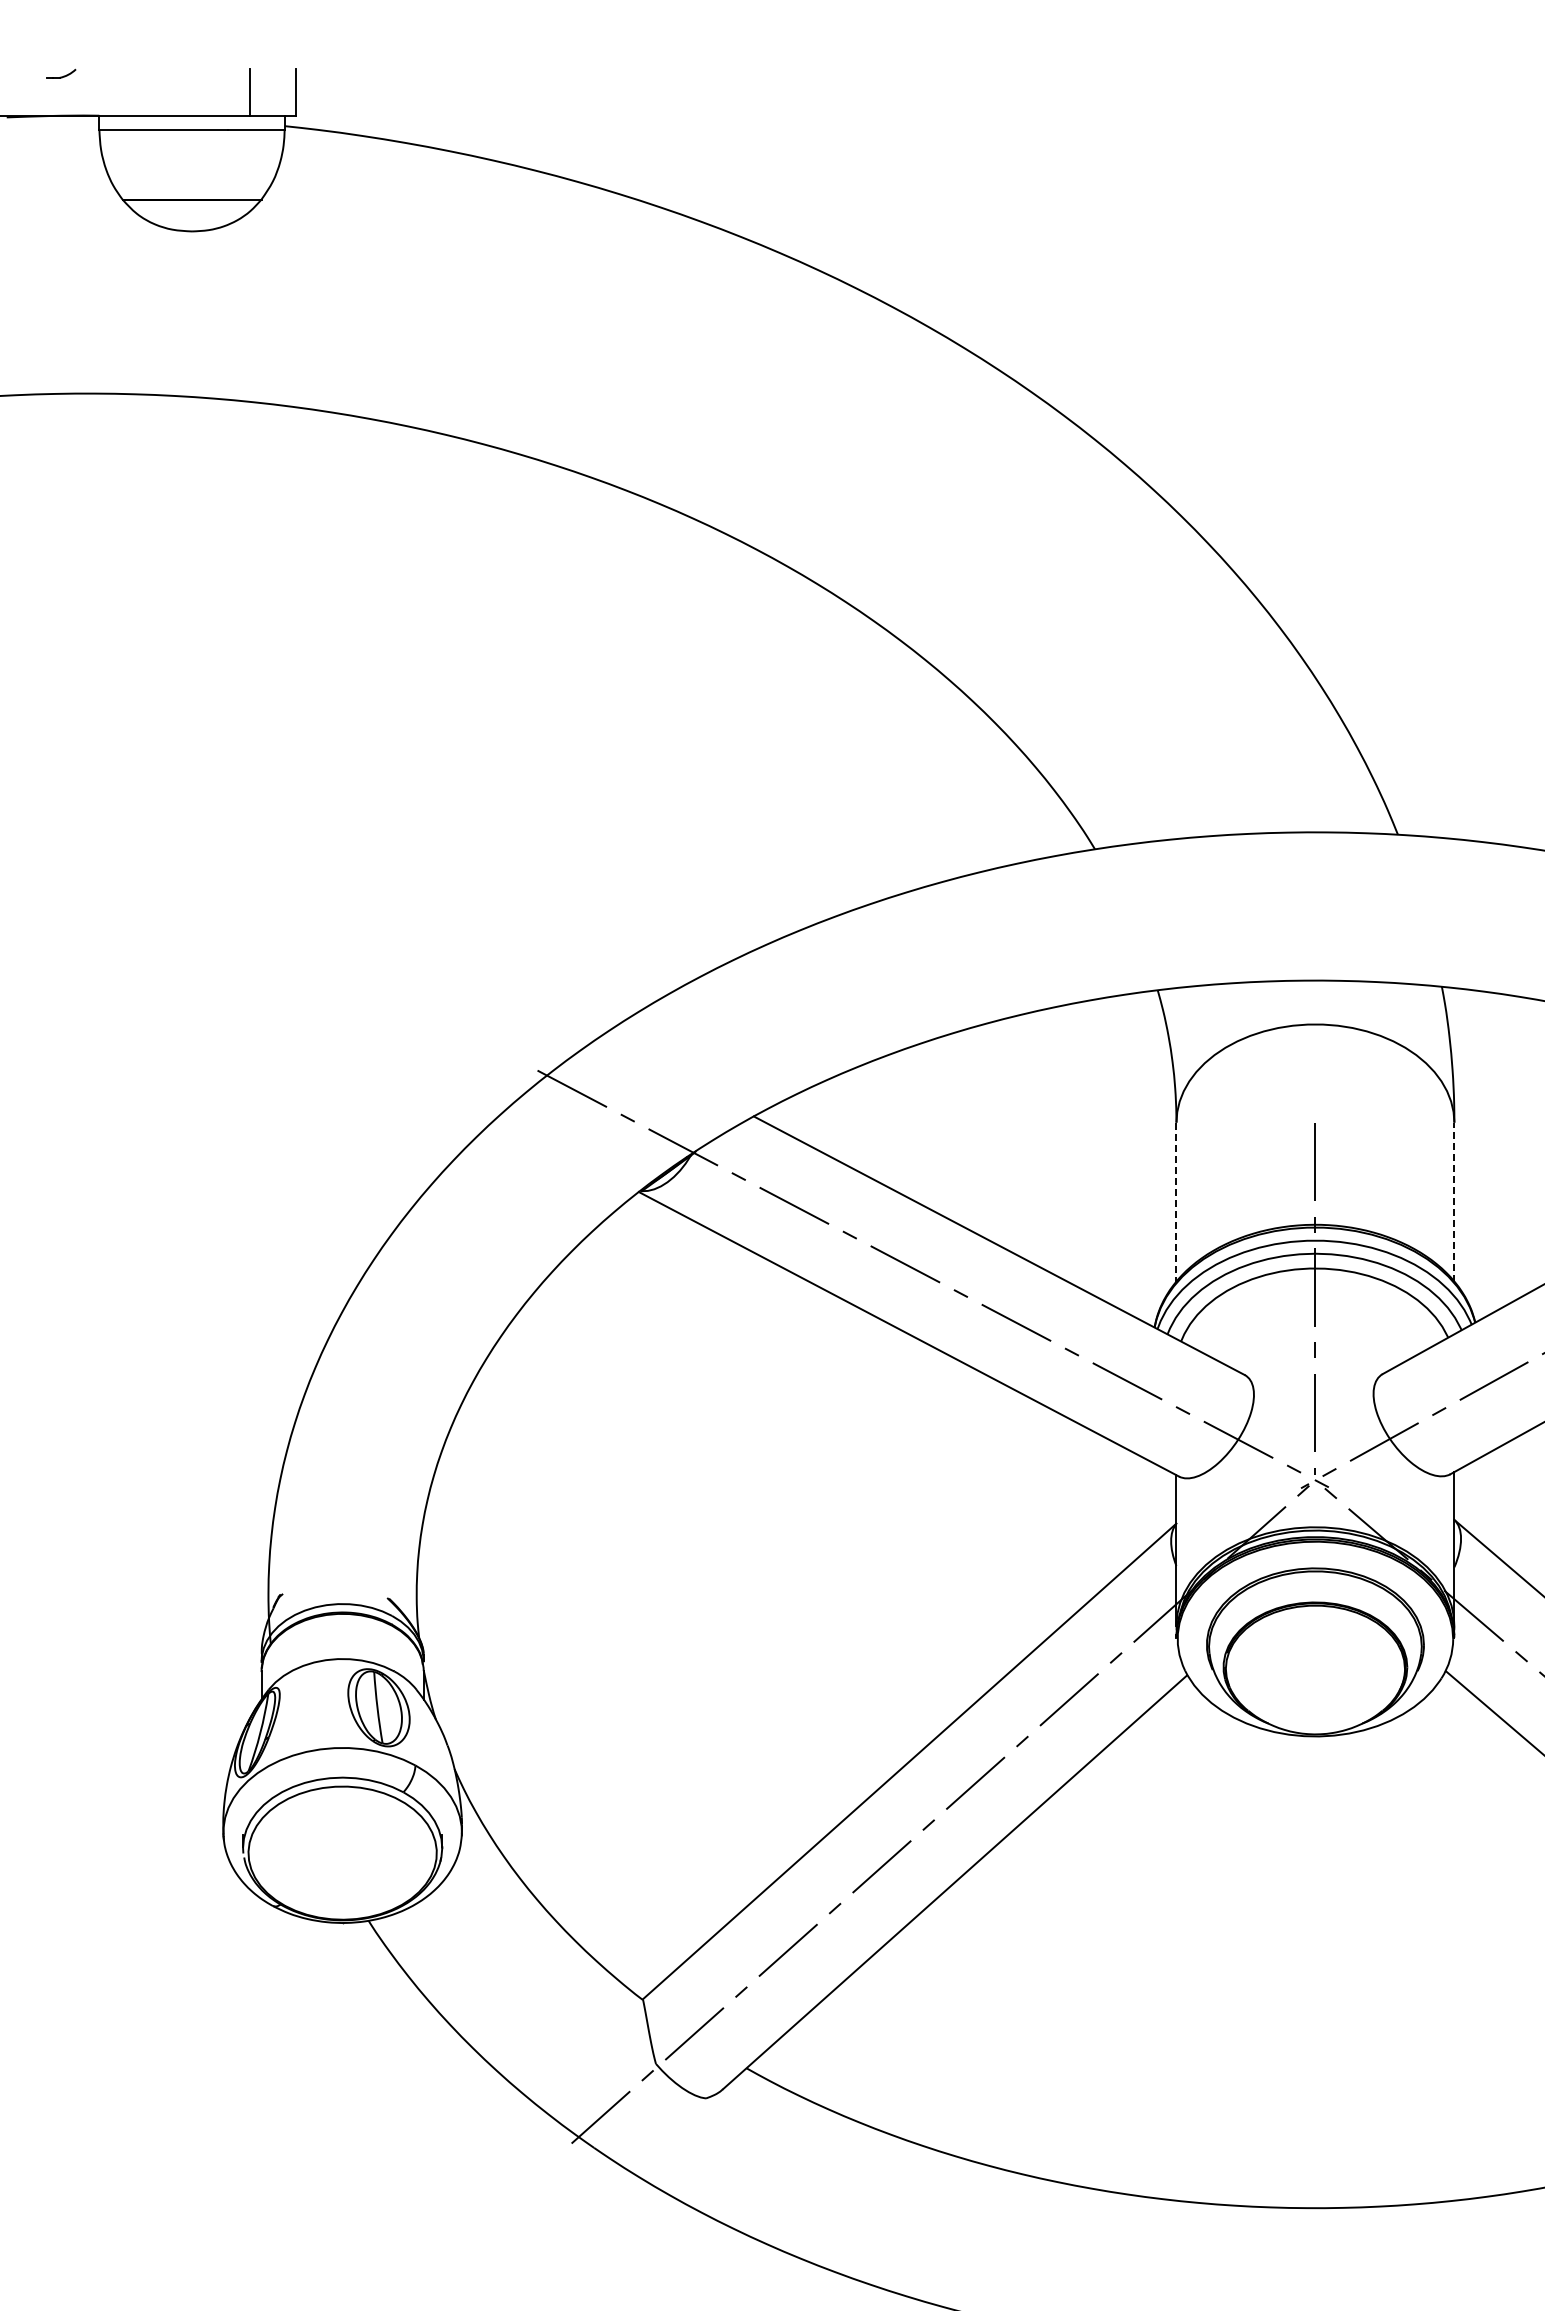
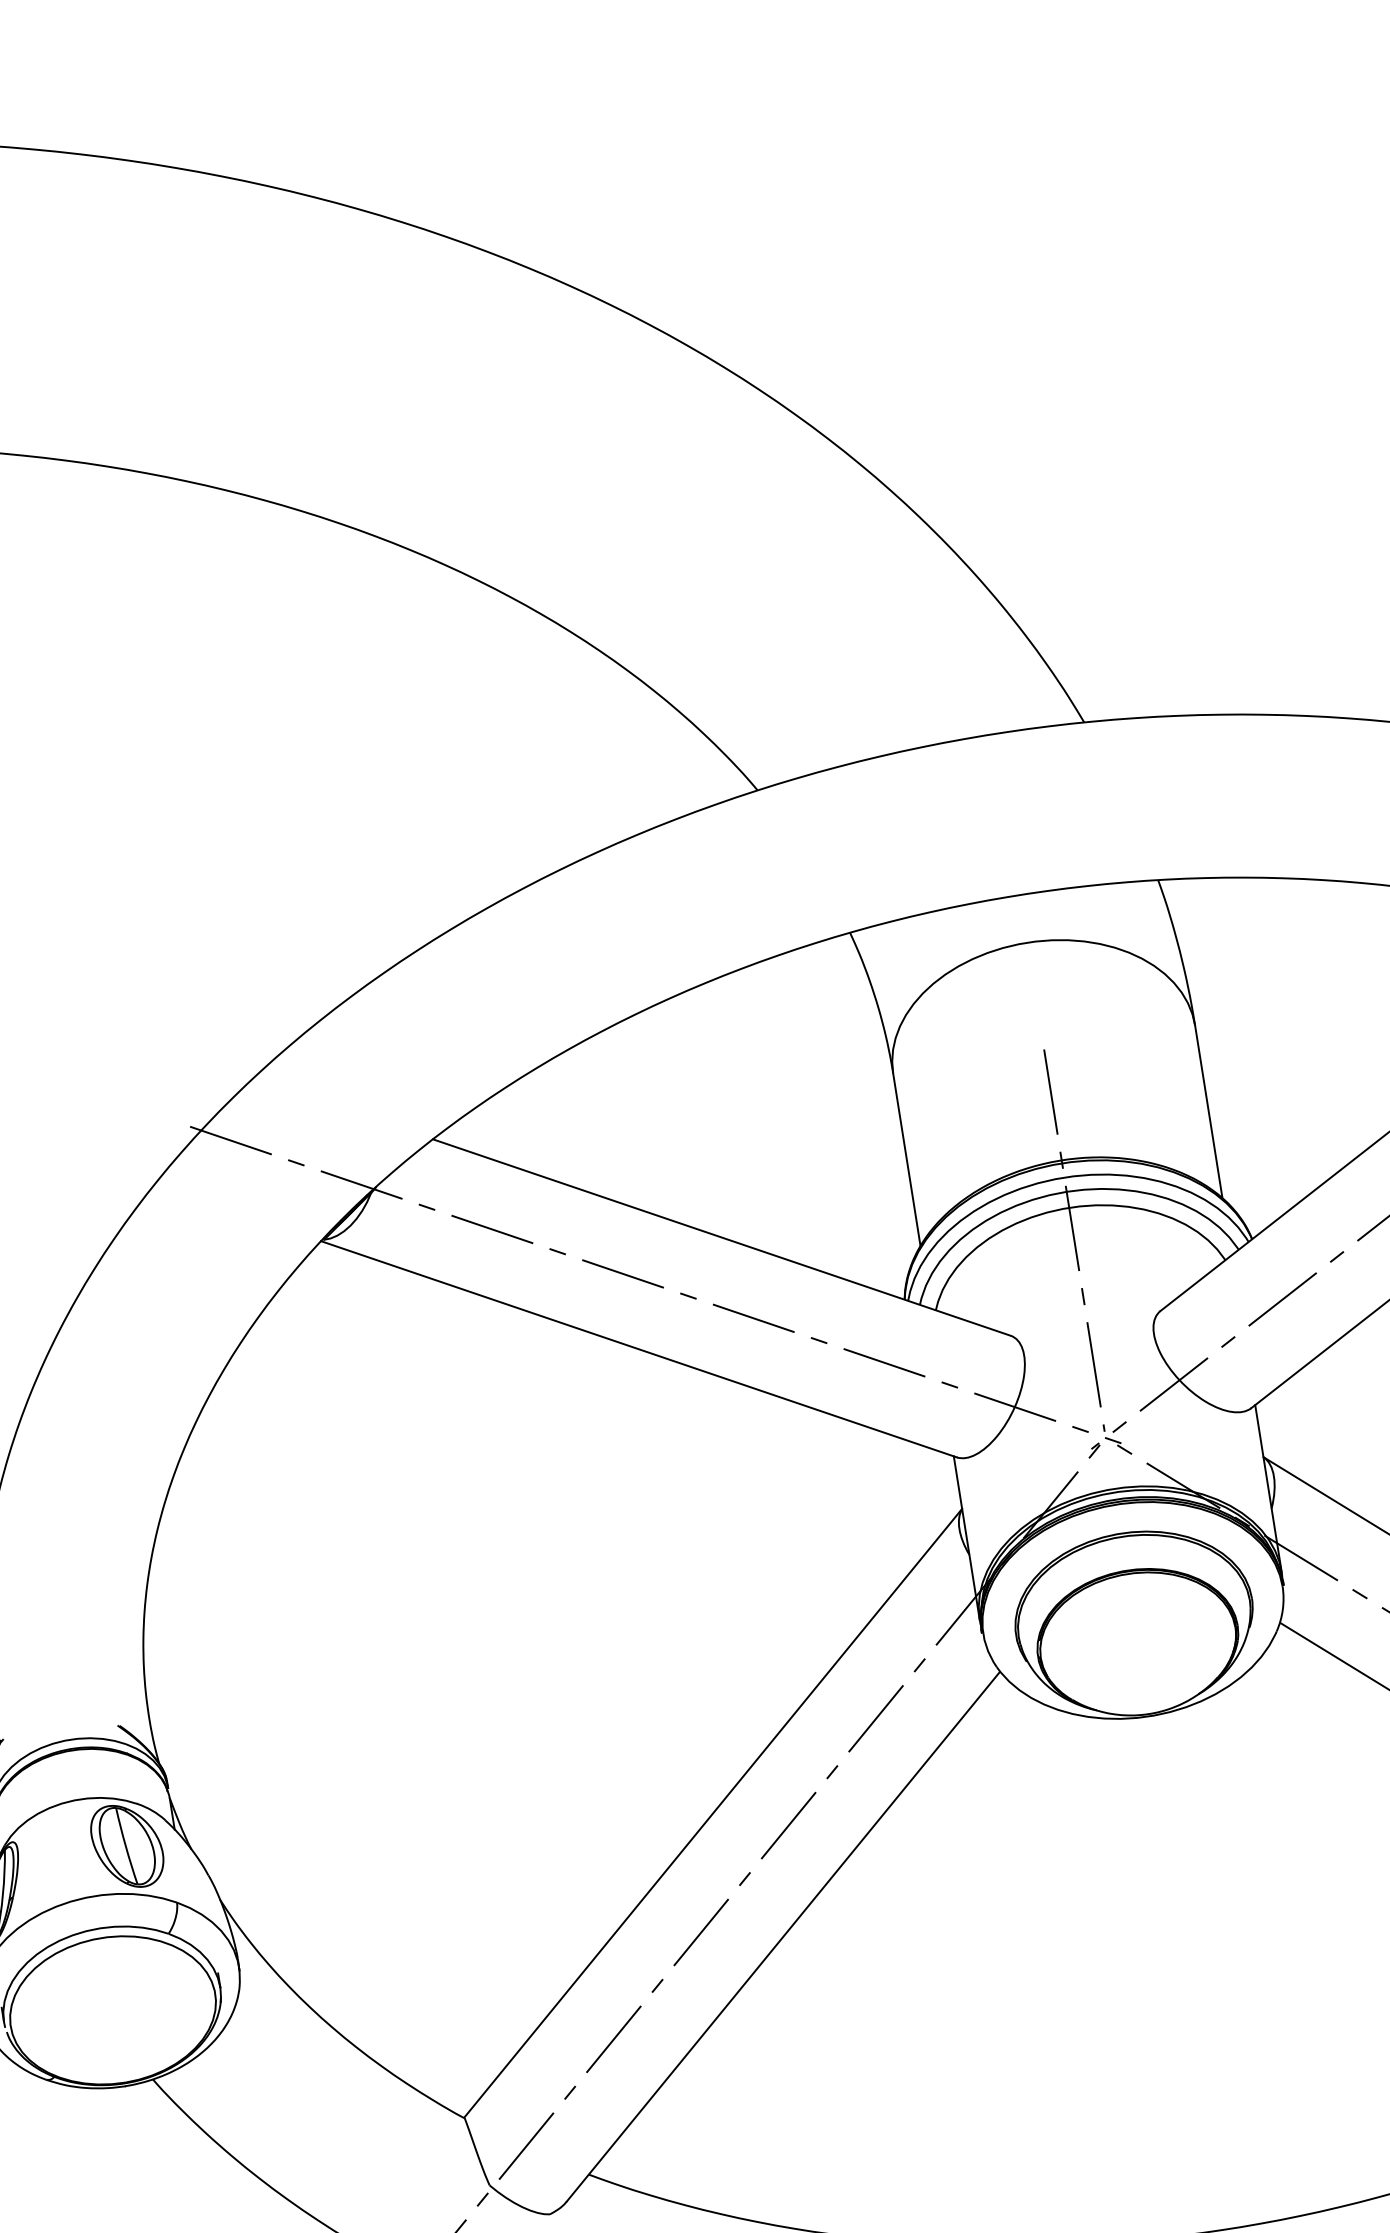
line: (1454, 1201) -> (1208, 1111), dashed -> solid
line: (1176, 1202) -> (906, 1160), dashed -> solid

